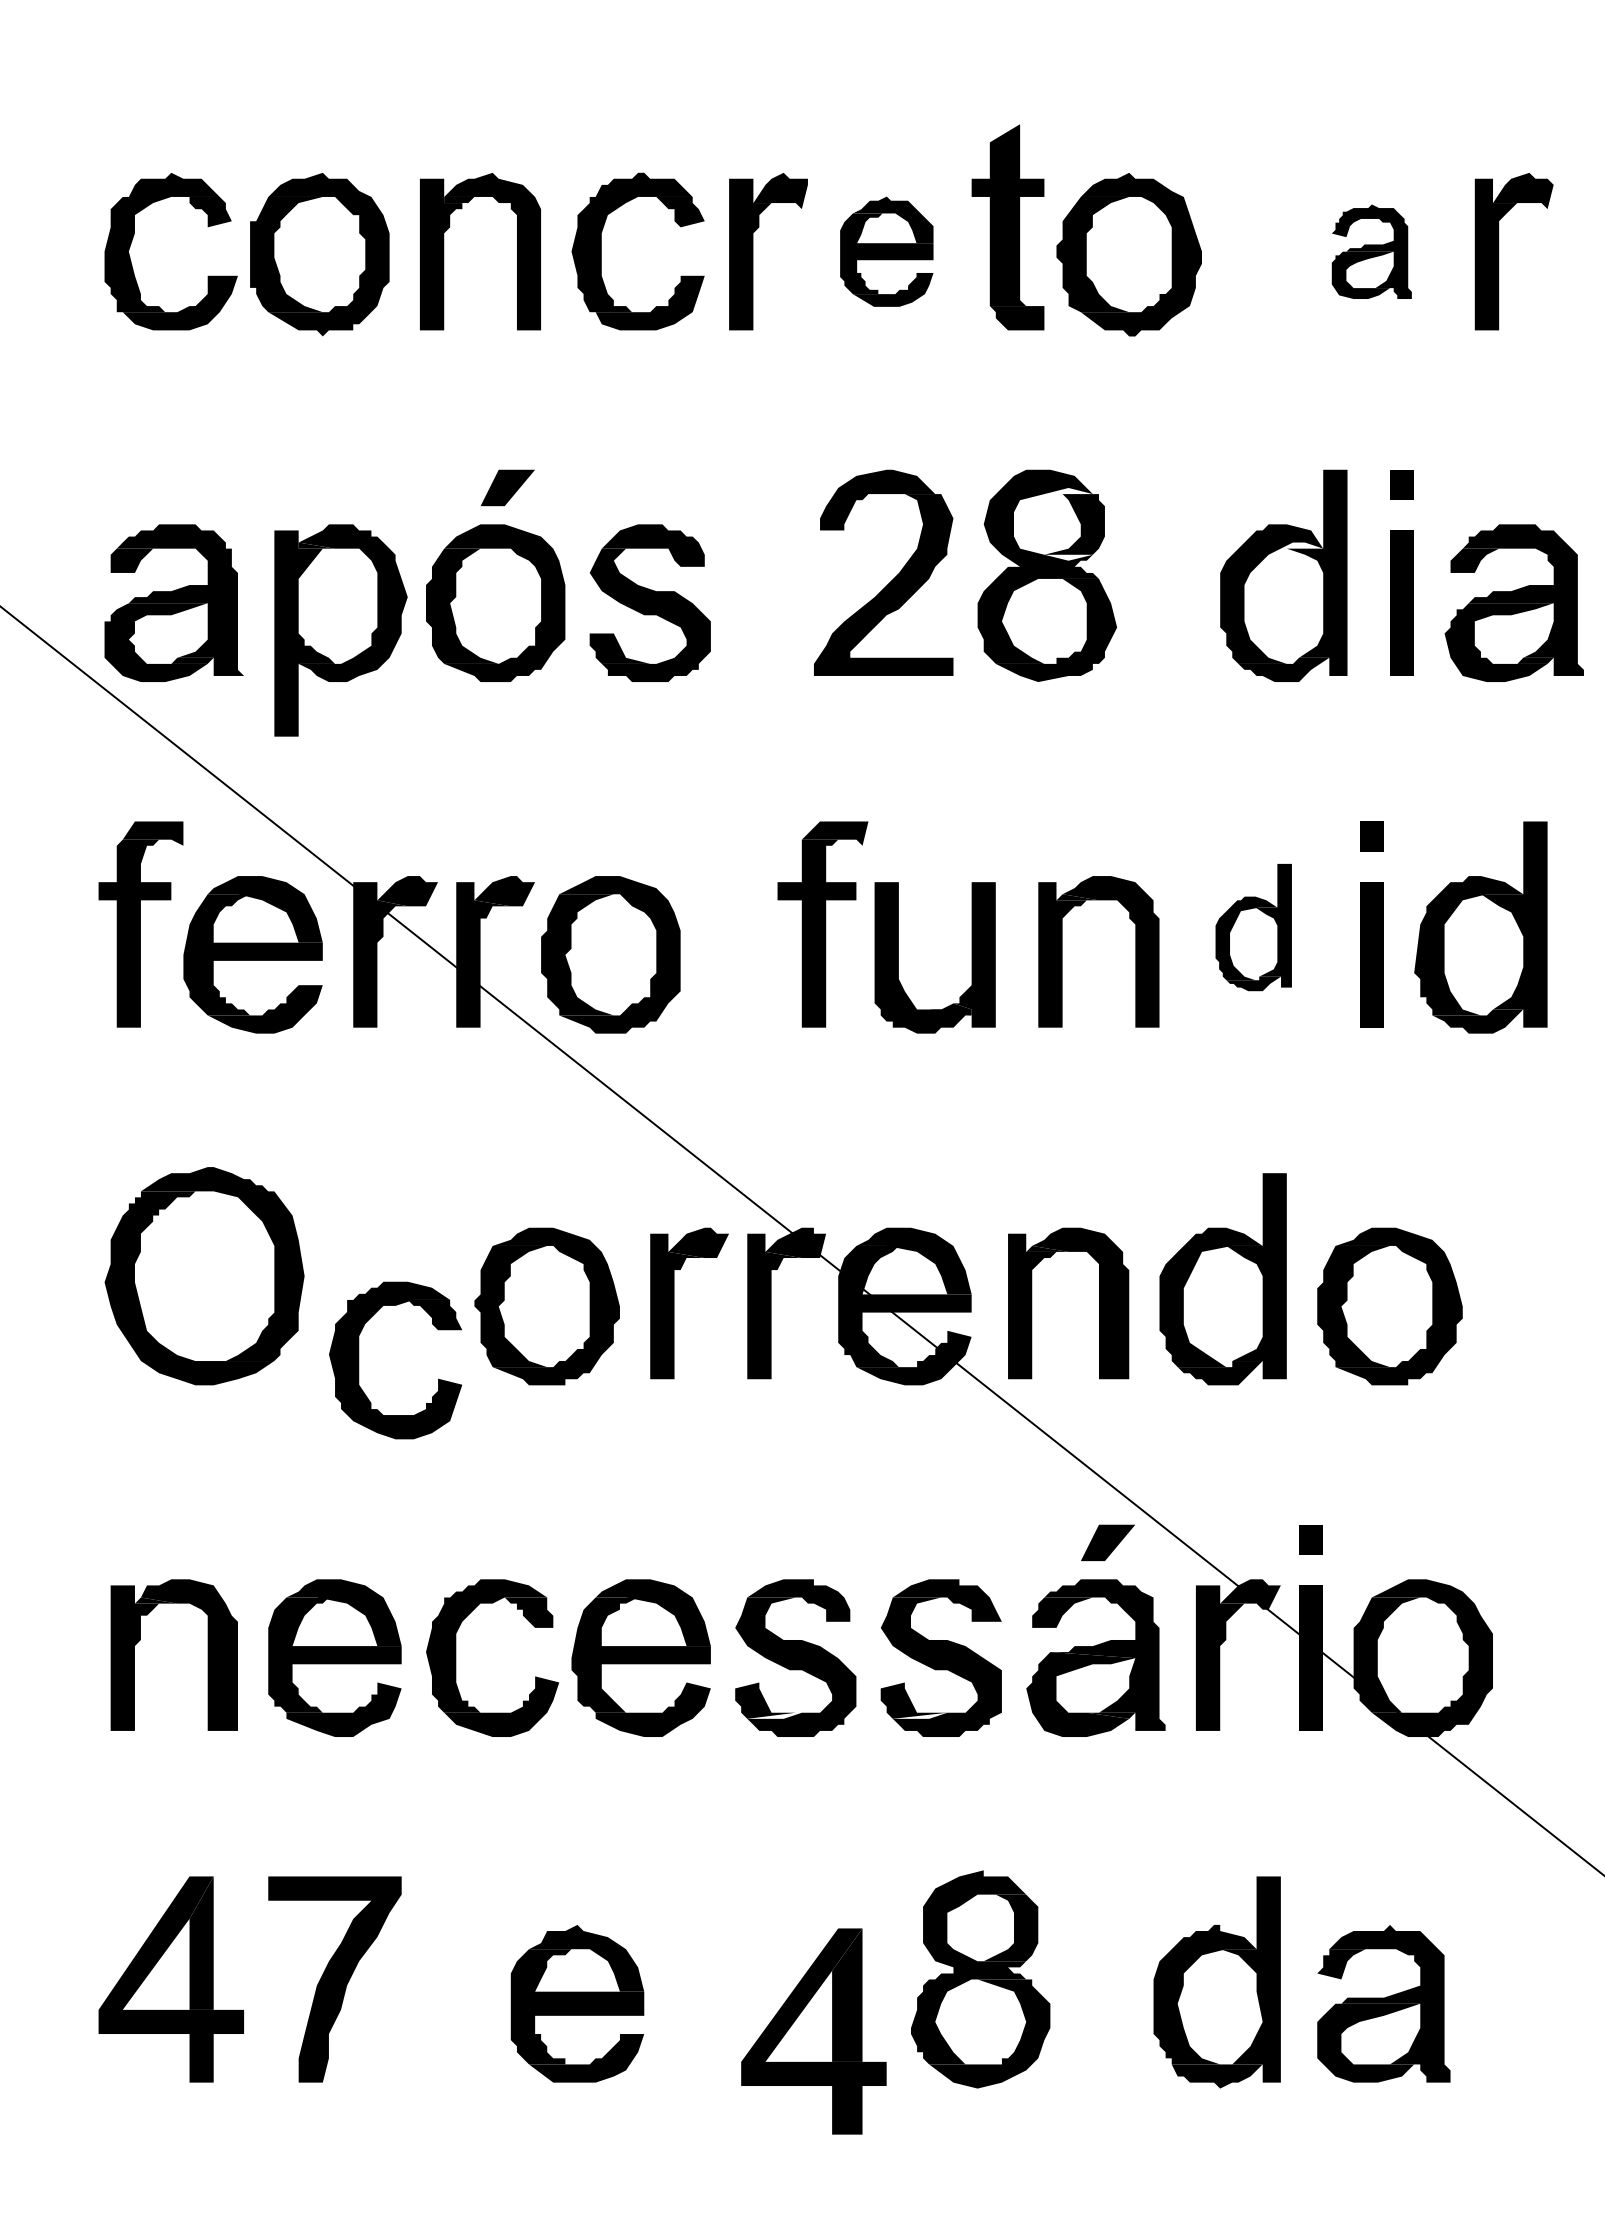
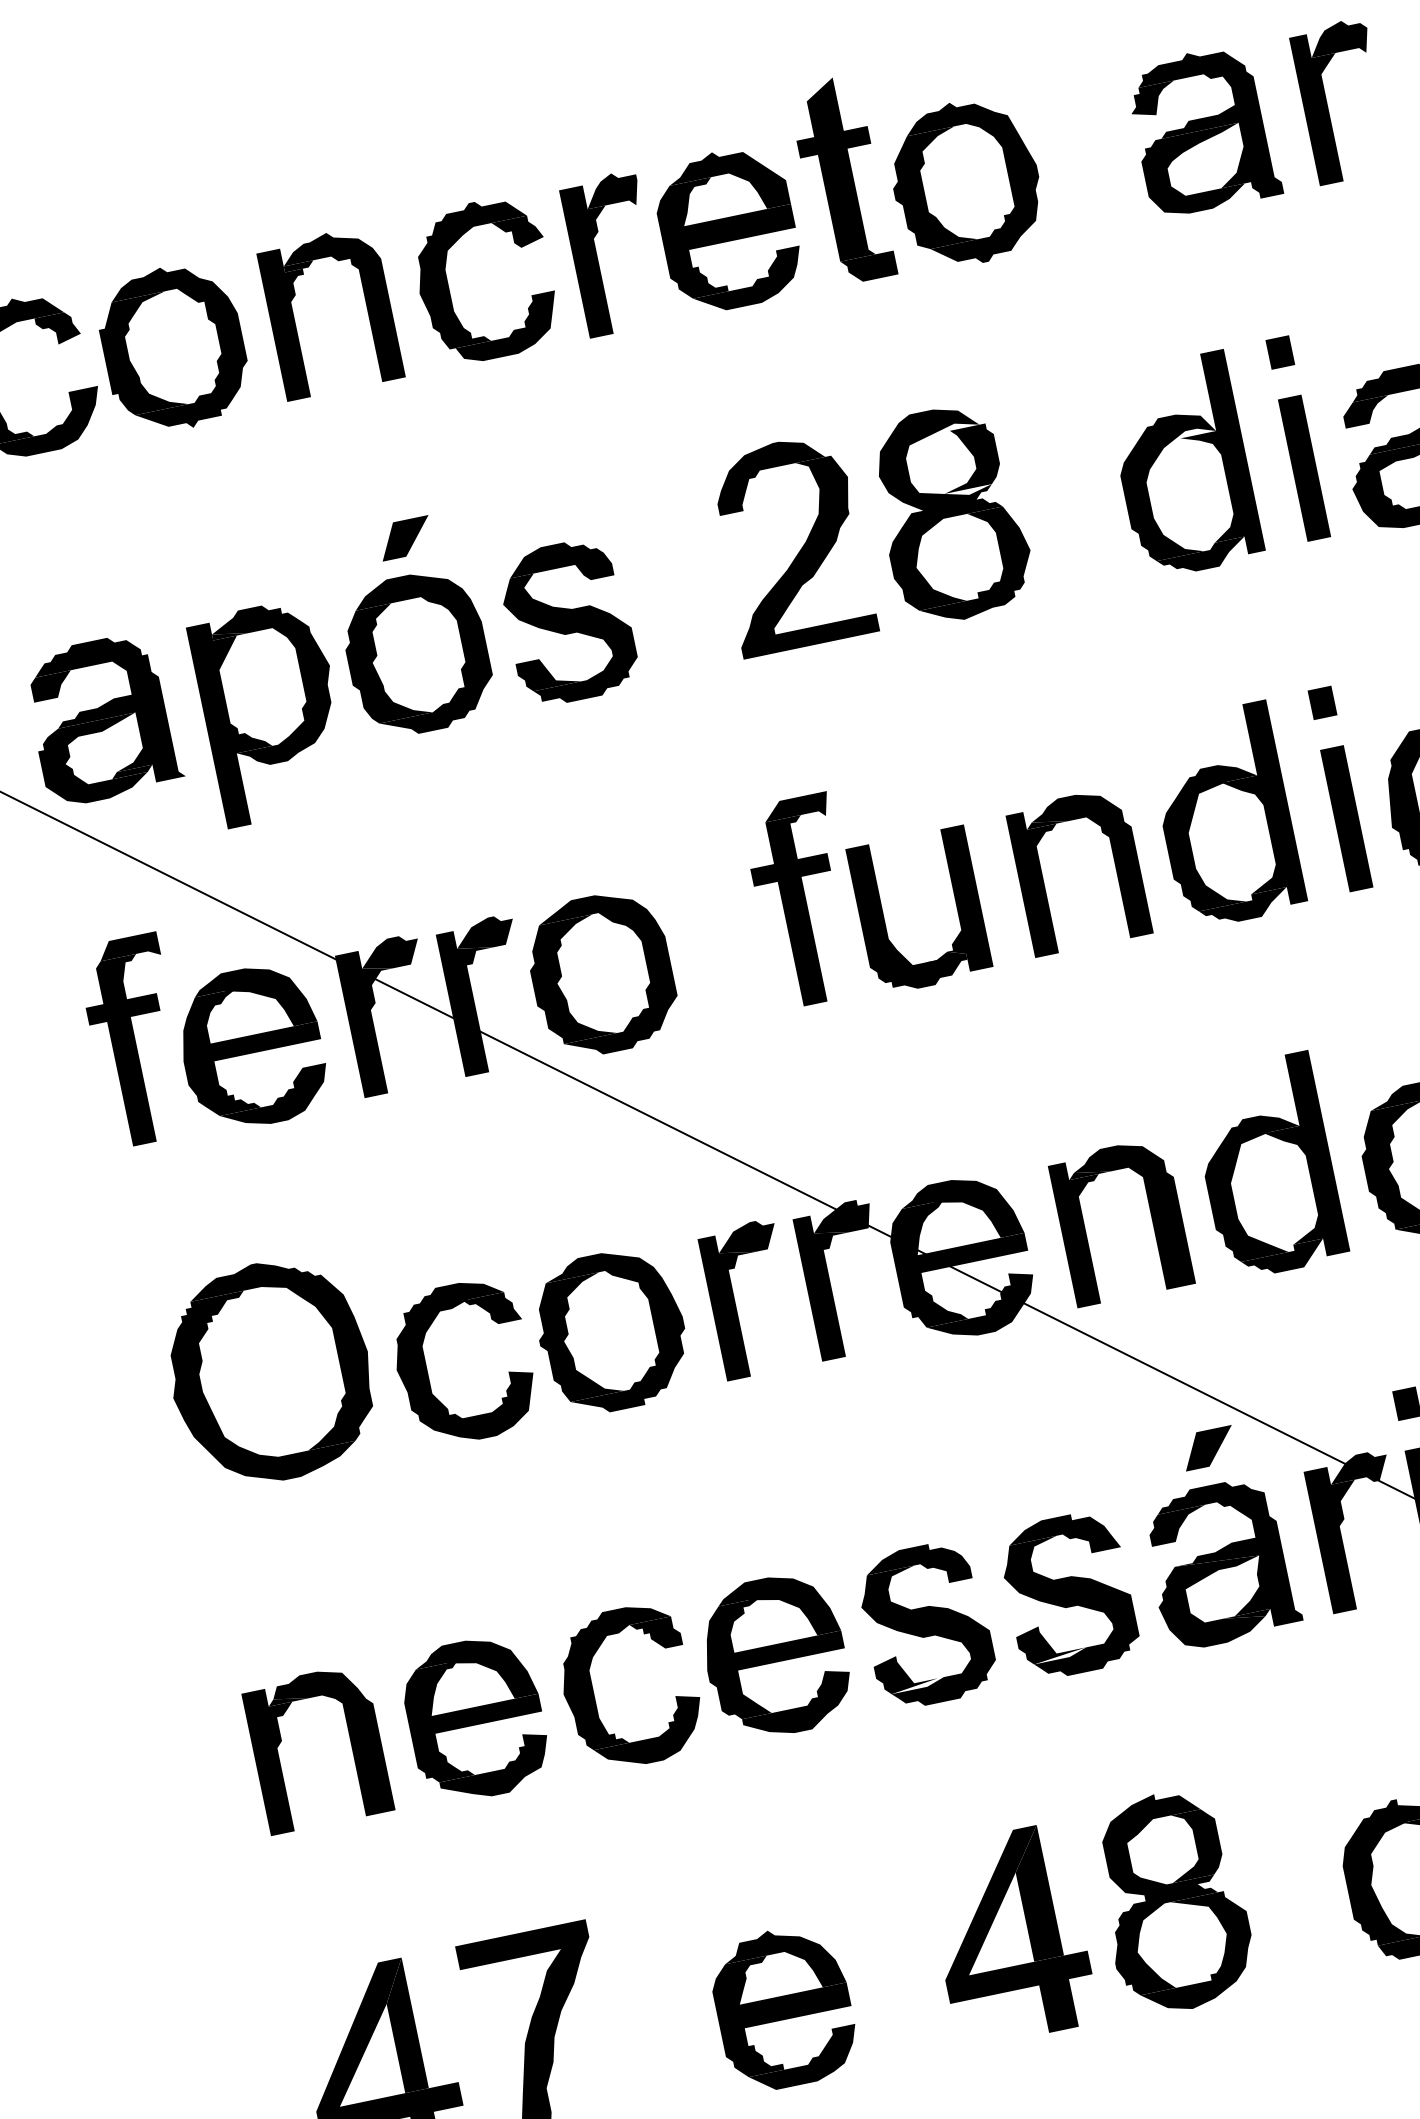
part: (886, 251) -> (727, 229), size x1.43
part: (1371, 251) -> (1202, 130), size x1.67
part: (1253, 927) -> (1225, 816), size x1.67
part: (359, 1360) -> (427, 1369), moved
part: (813, 2031) -> (1009, 1935), moved

